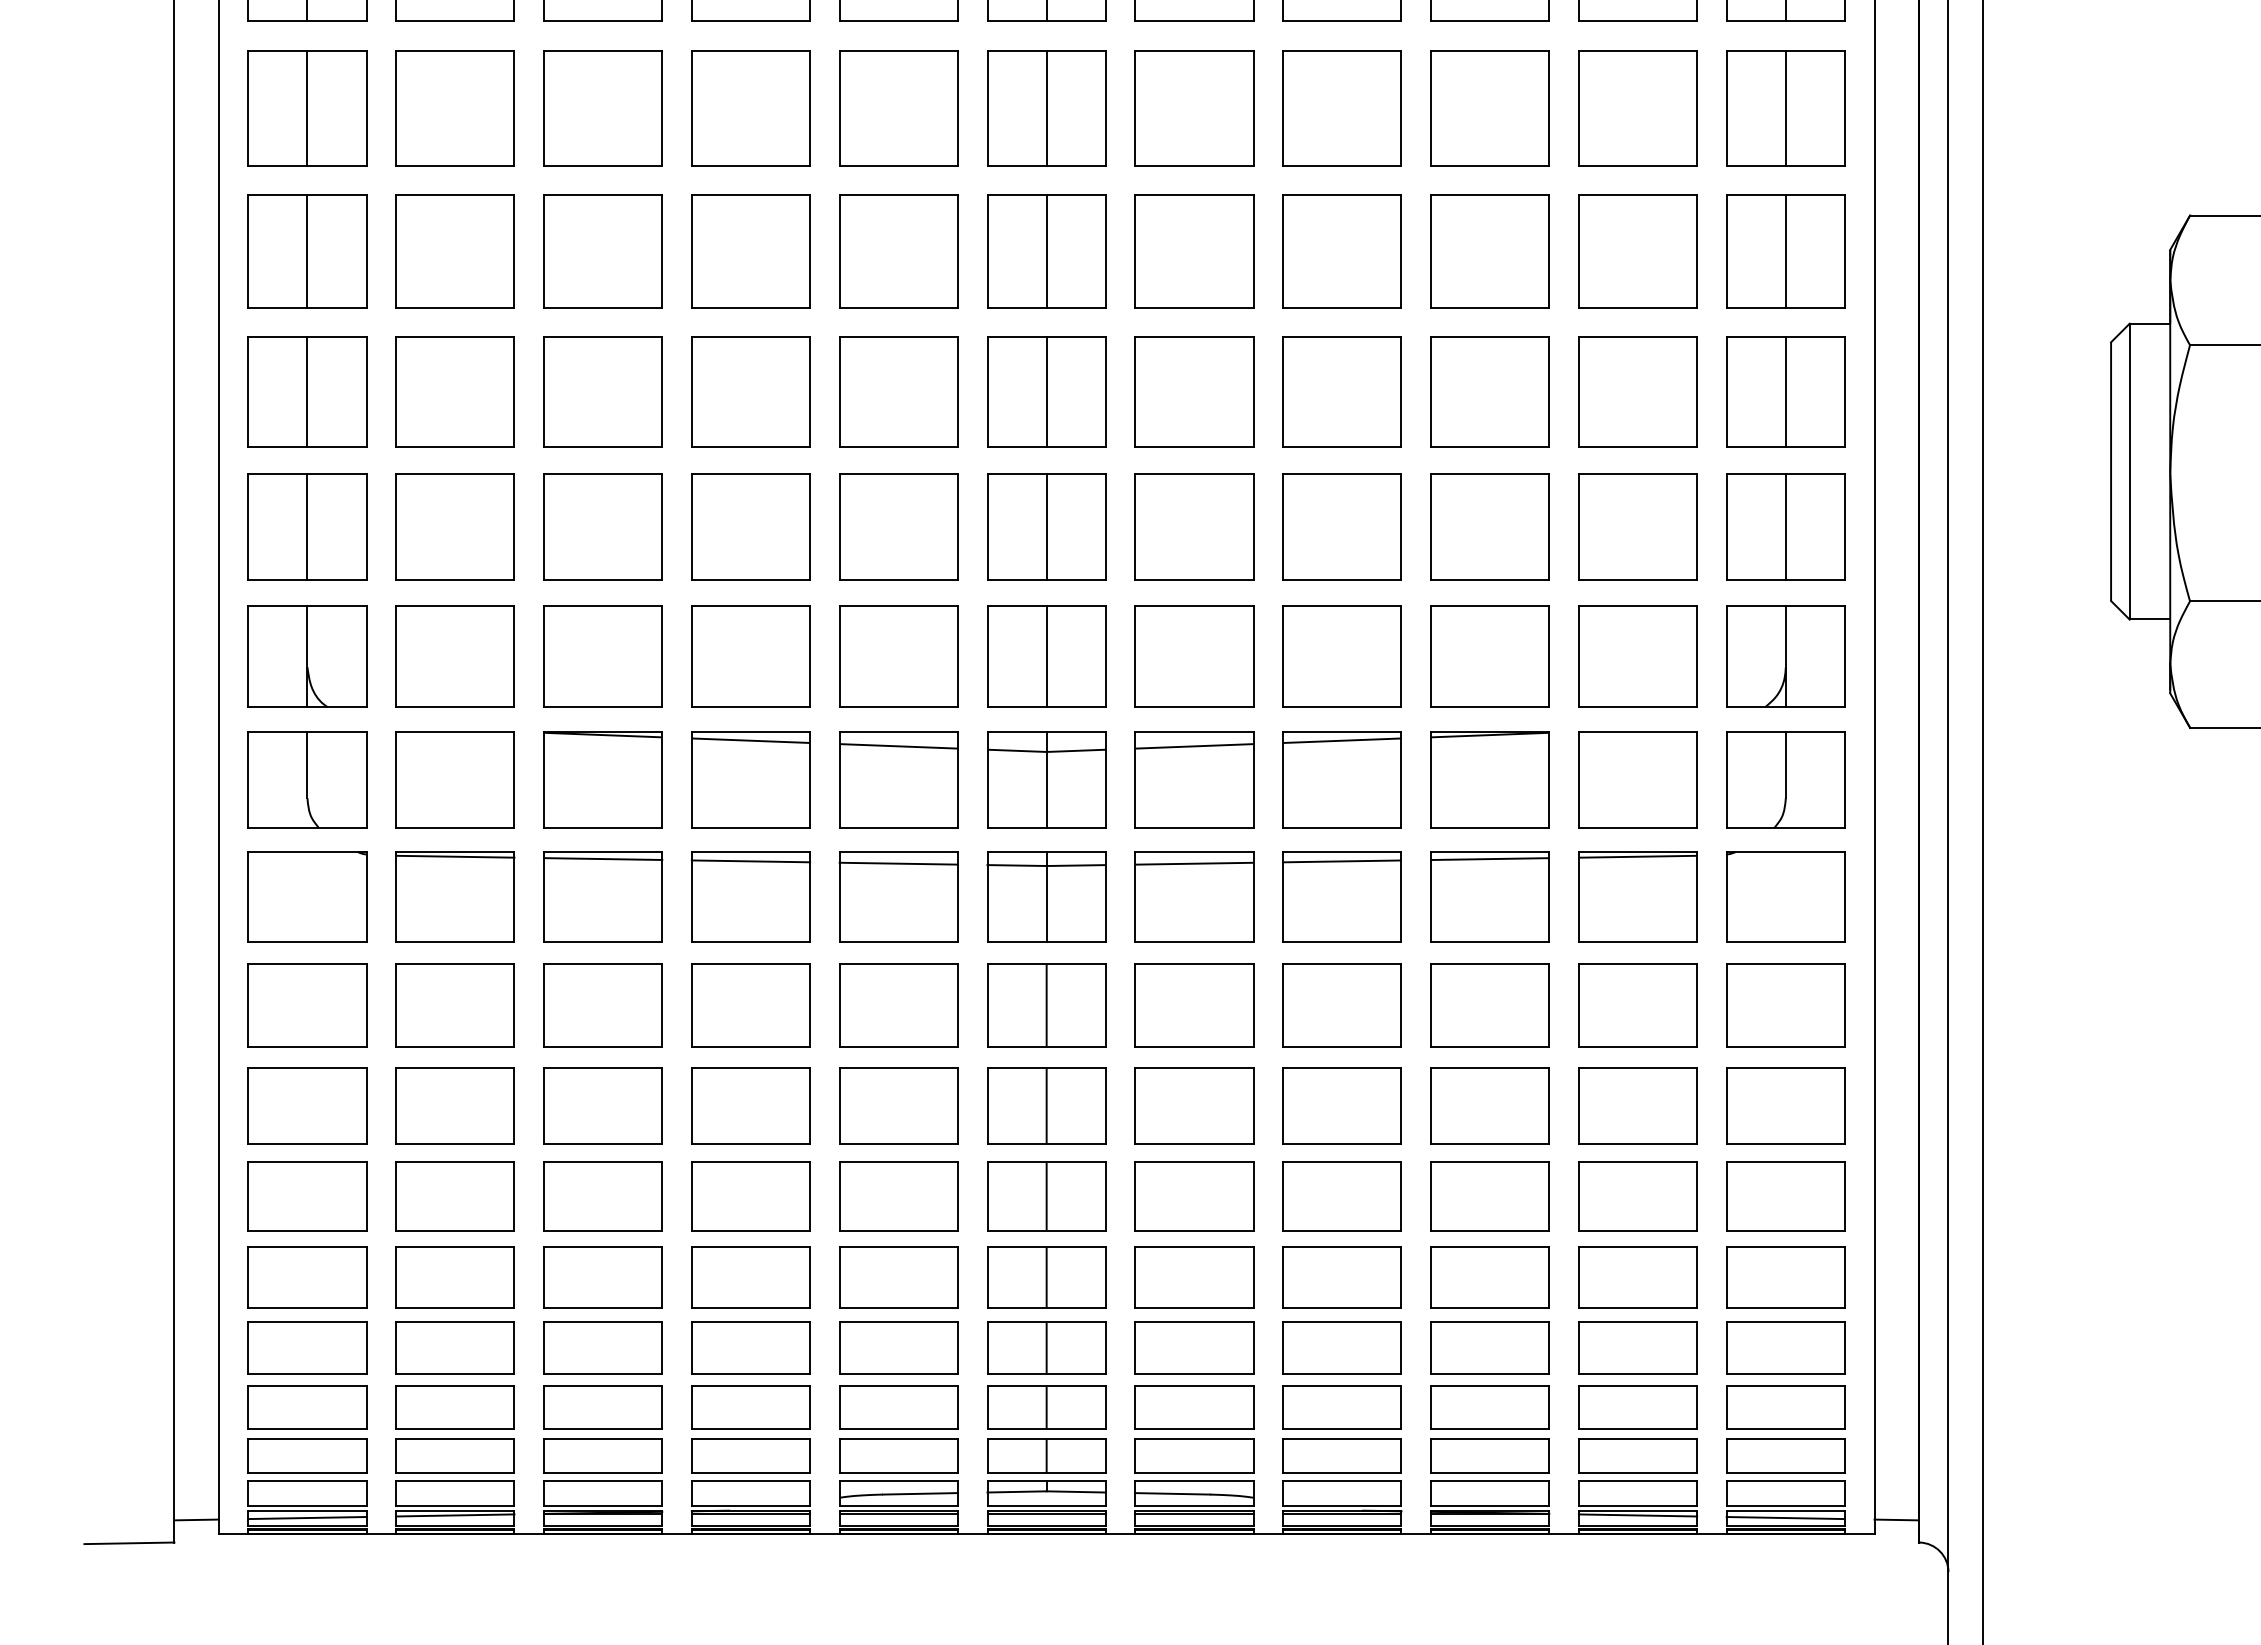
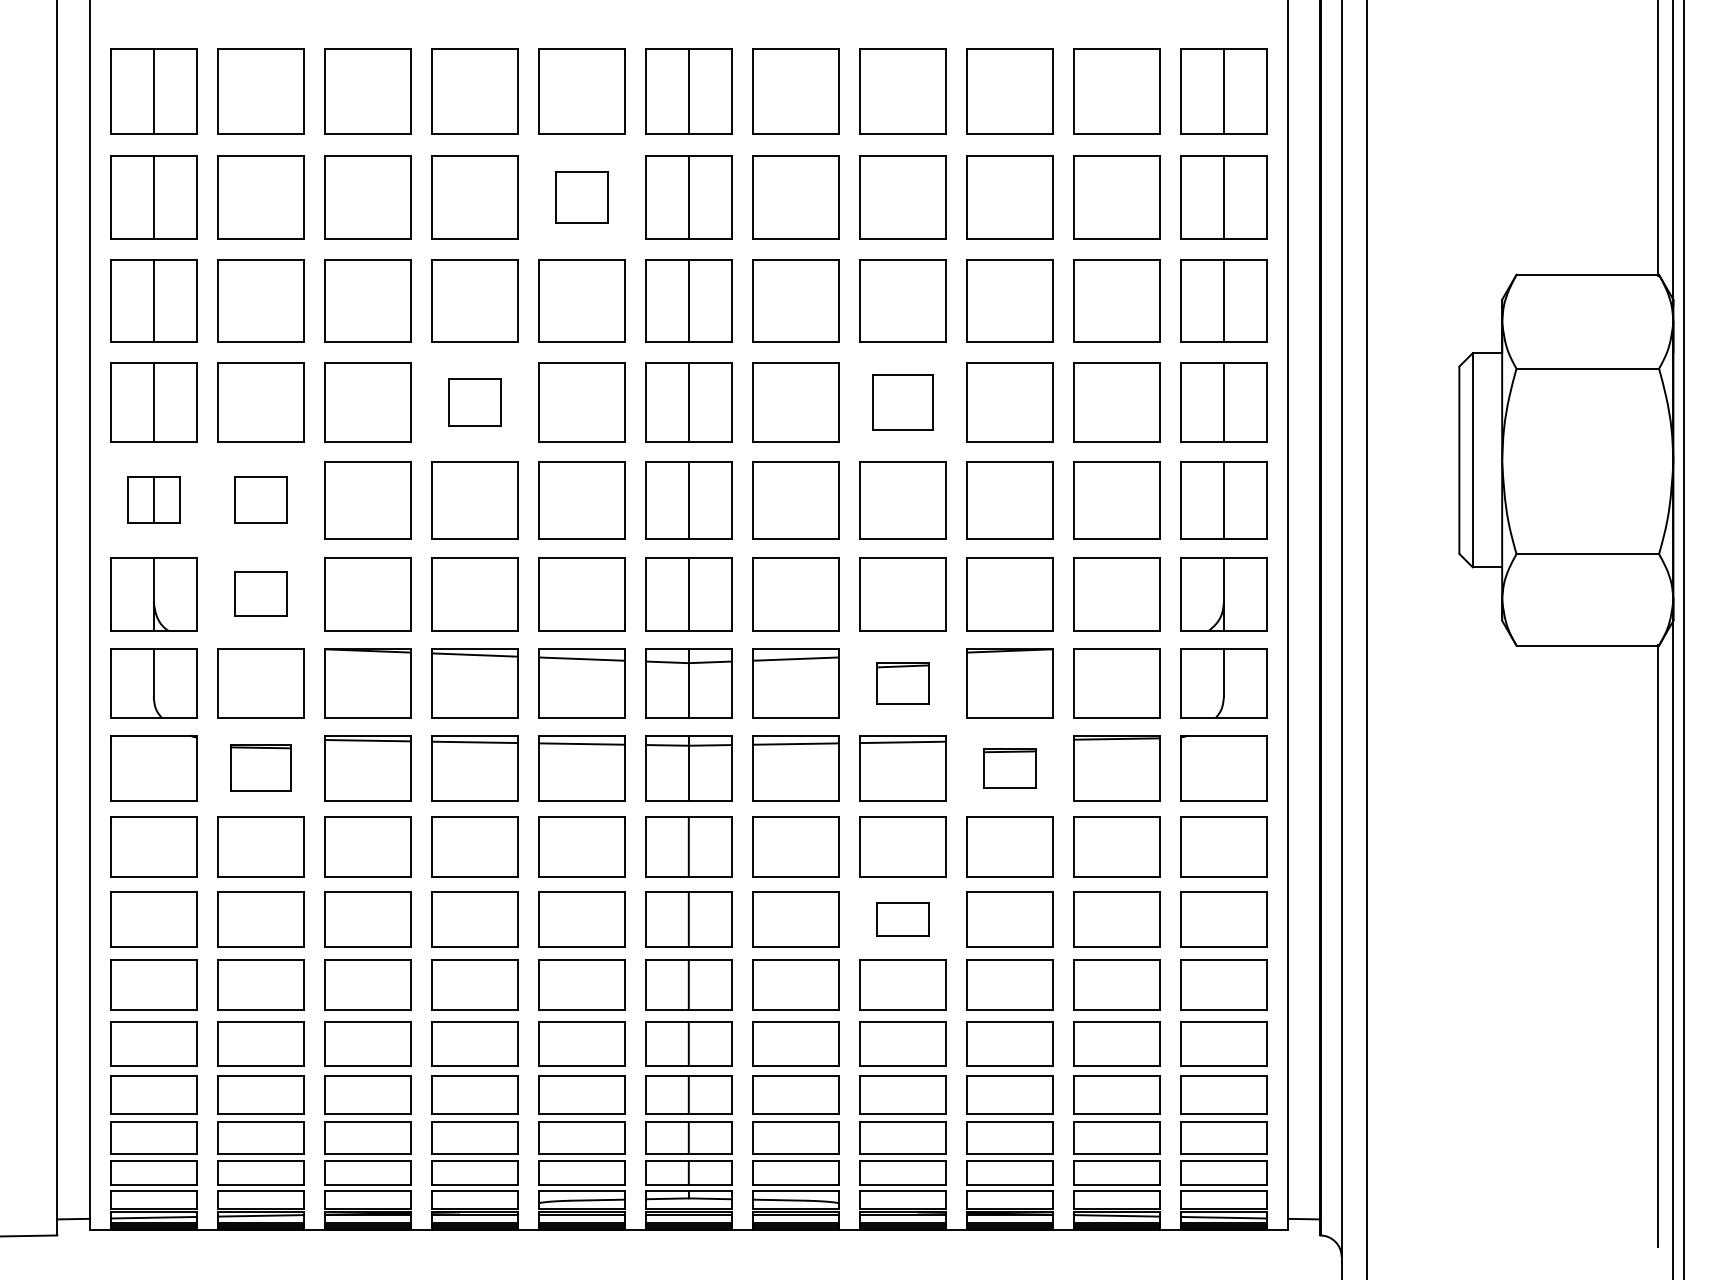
part: (898, 108) -> (581, 197), size x0.6
part: (750, 391) -> (474, 402), size x0.6
part: (1341, 391) -> (902, 402), size x0.7
part: (307, 527) -> (153, 500), size x0.6
part: (454, 527) -> (260, 500), size x0.6
part: (454, 657) -> (260, 594), size x0.6
part: (1341, 780) -> (902, 683), size x0.6
part: (454, 897) -> (260, 768), size x0.7
part: (1489, 897) -> (1009, 768), size x0.6
part: (1341, 1106) -> (902, 919), size x0.6

